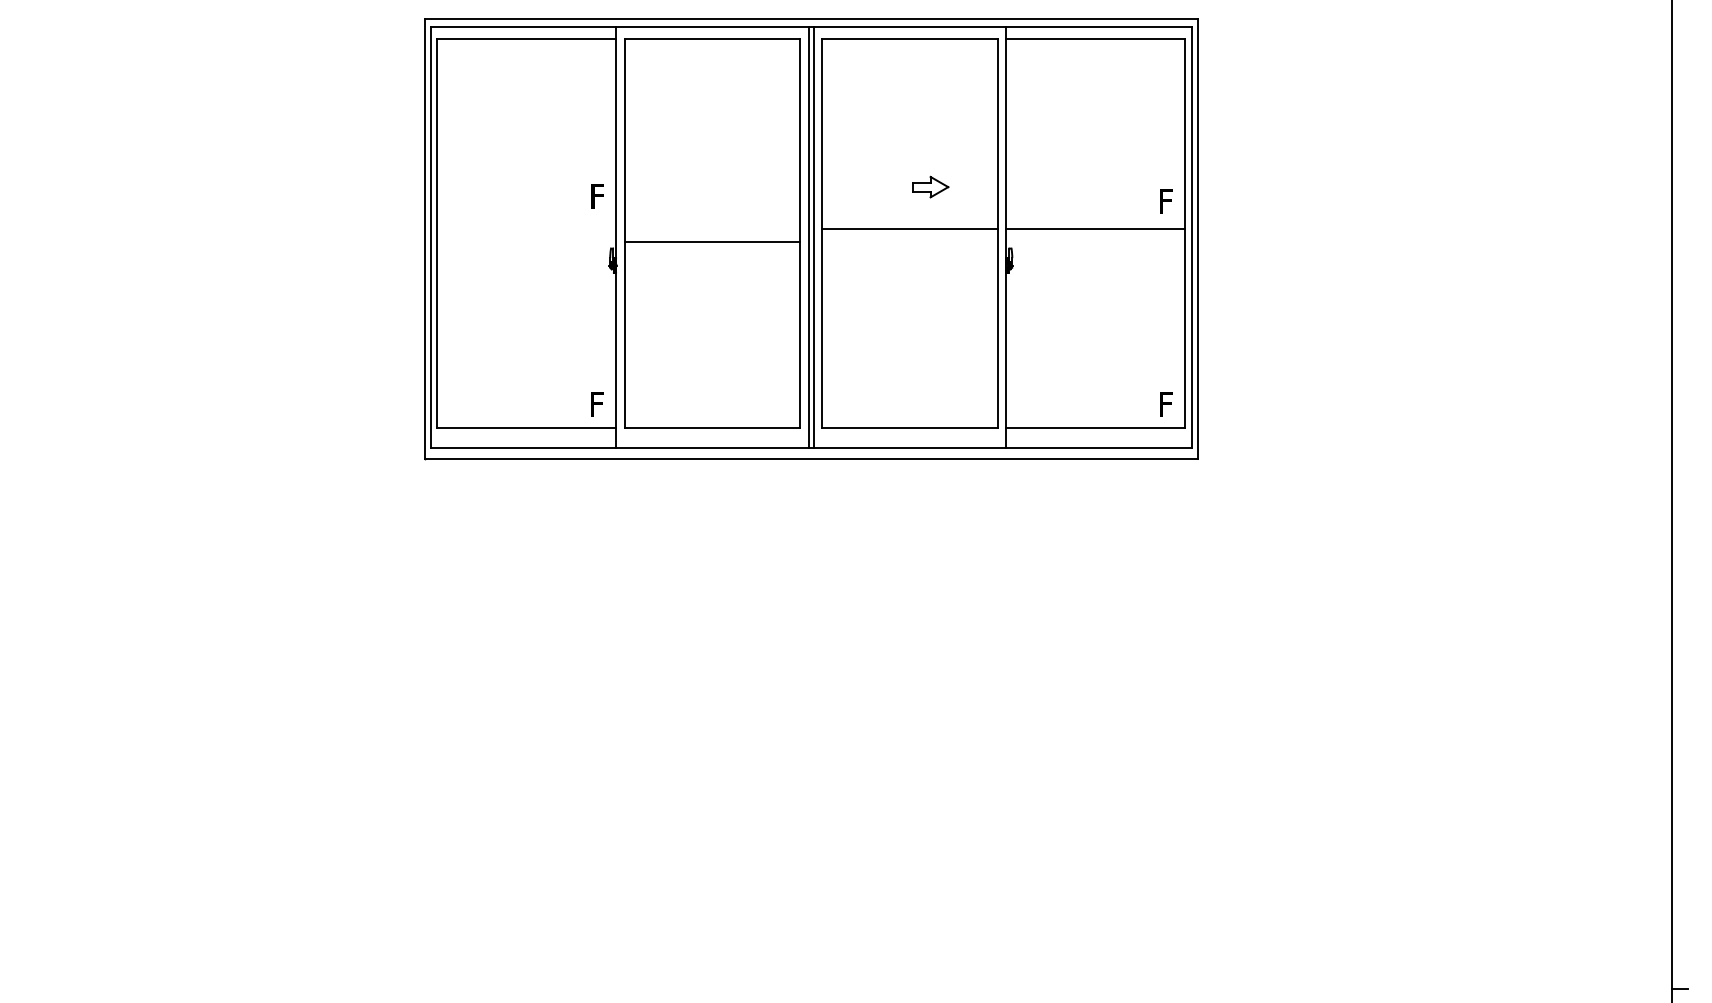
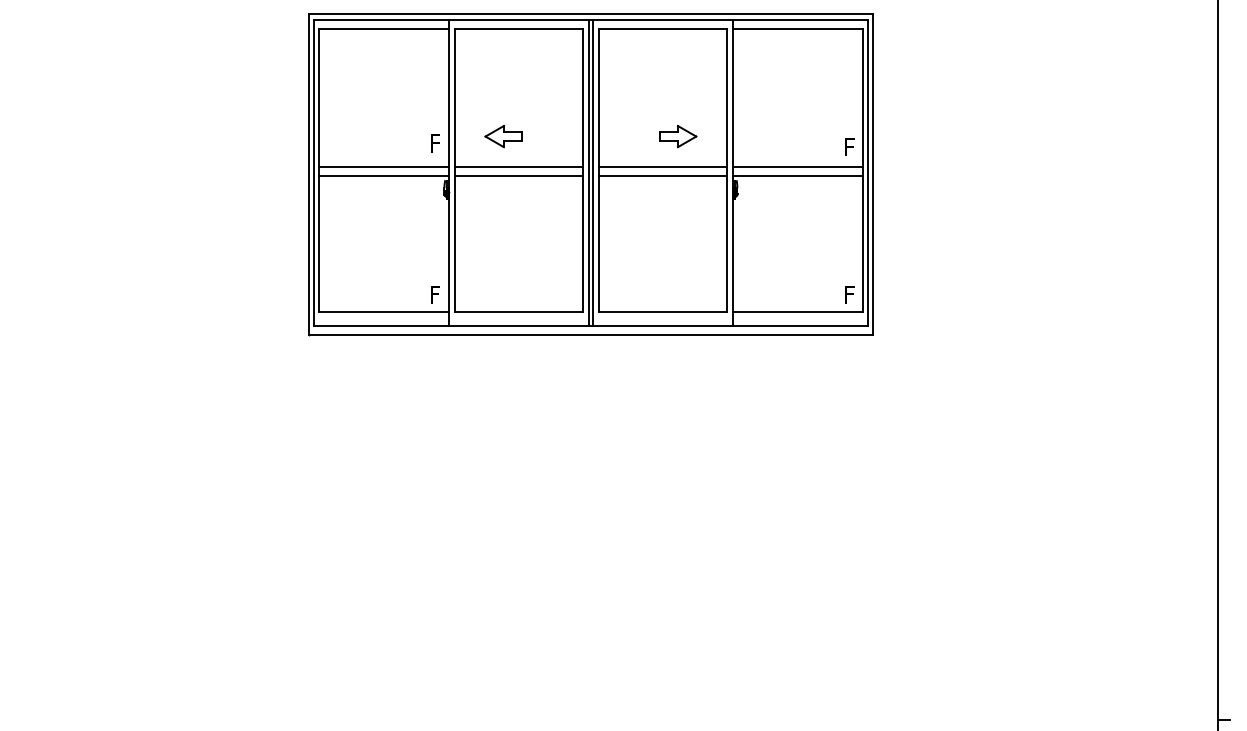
part: (691, 186) -> (503, 136), added
part: (930, 186) -> (677, 136), size x1.43
line: (526, 229) -> (383, 167), added
line: (712, 229) -> (518, 167), added
line: (526, 241) -> (383, 176), added
line: (910, 241) -> (663, 176), added
line: (1095, 241) -> (797, 176), added

